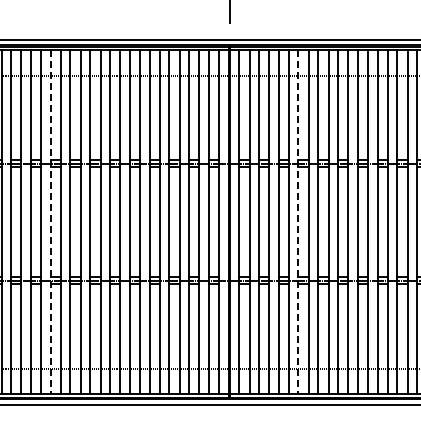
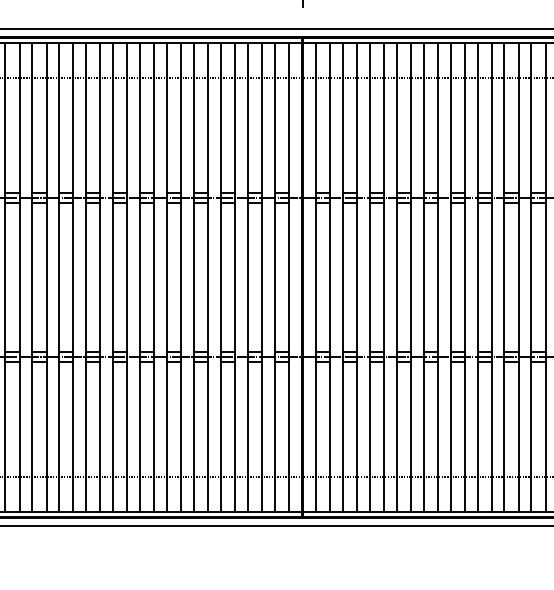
line: (50, 222) -> (59, 277), dashed -> solid
line: (298, 222) -> (396, 277), dashed -> solid

